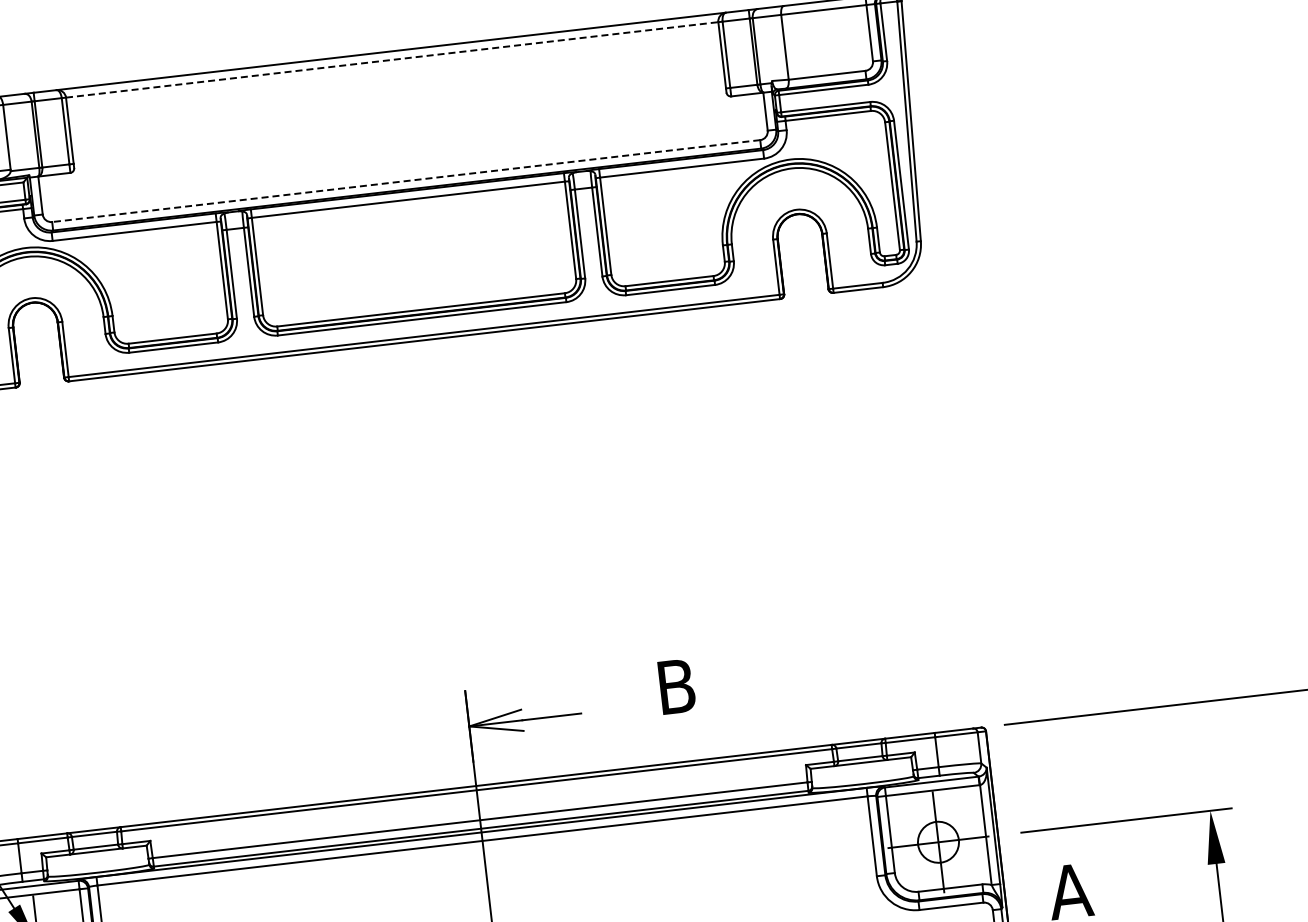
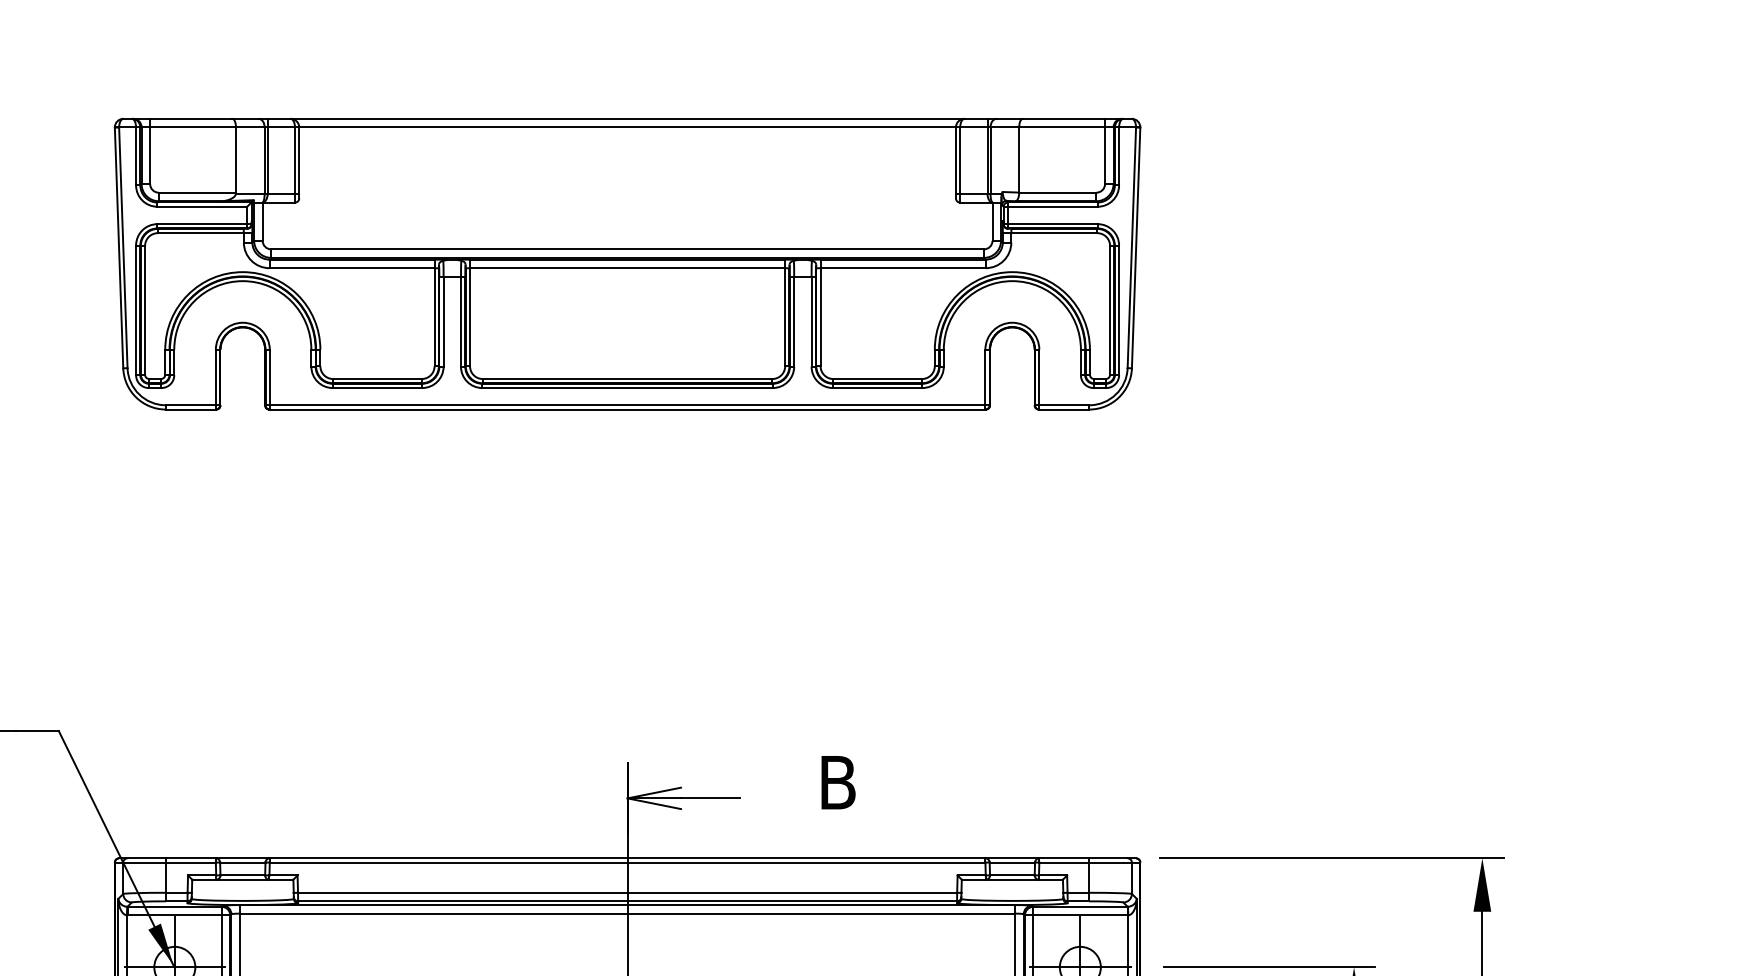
line: (393, 59) -> (628, 127), dashed -> solid
line: (406, 181) -> (627, 249), dashed -> solid

